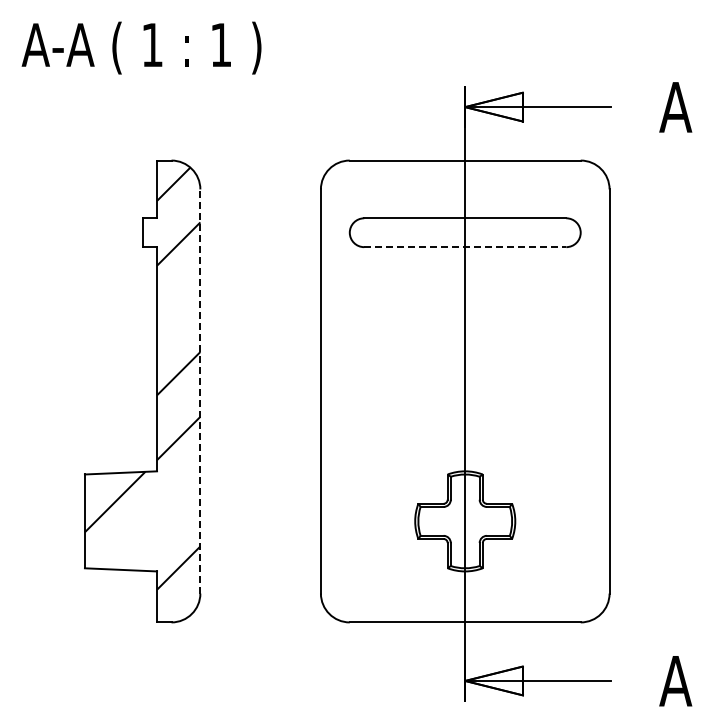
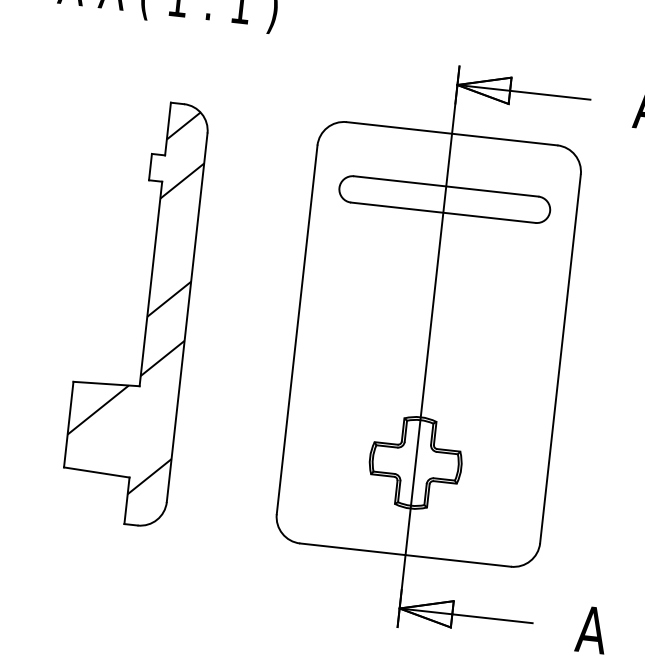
line: (465, 247) -> (443, 213), dashed -> solid
line: (200, 391) -> (187, 317), dashed -> solid

